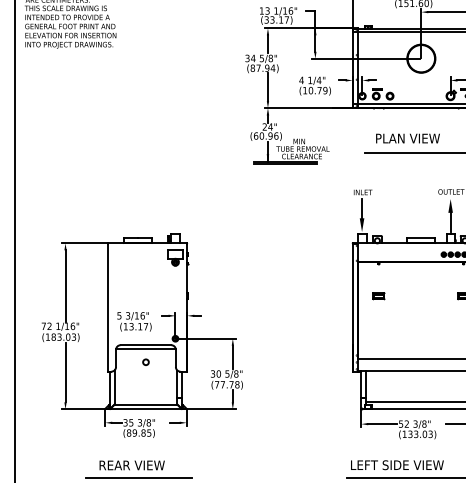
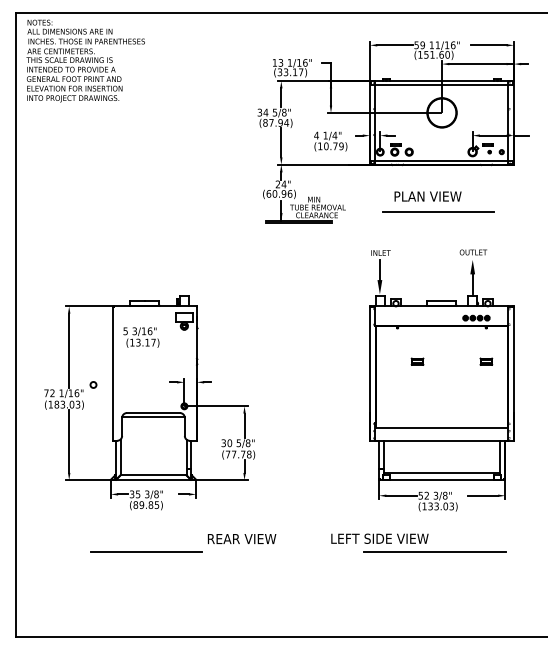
part: (378, 295) -> (417, 361), moved
text: (134, 321) -> (141, 337), moved
circle: (145, 361) -> (93, 384), moved
text: (131, 464) -> (241, 538), moved
text: (396, 464) -> (379, 538), moved

